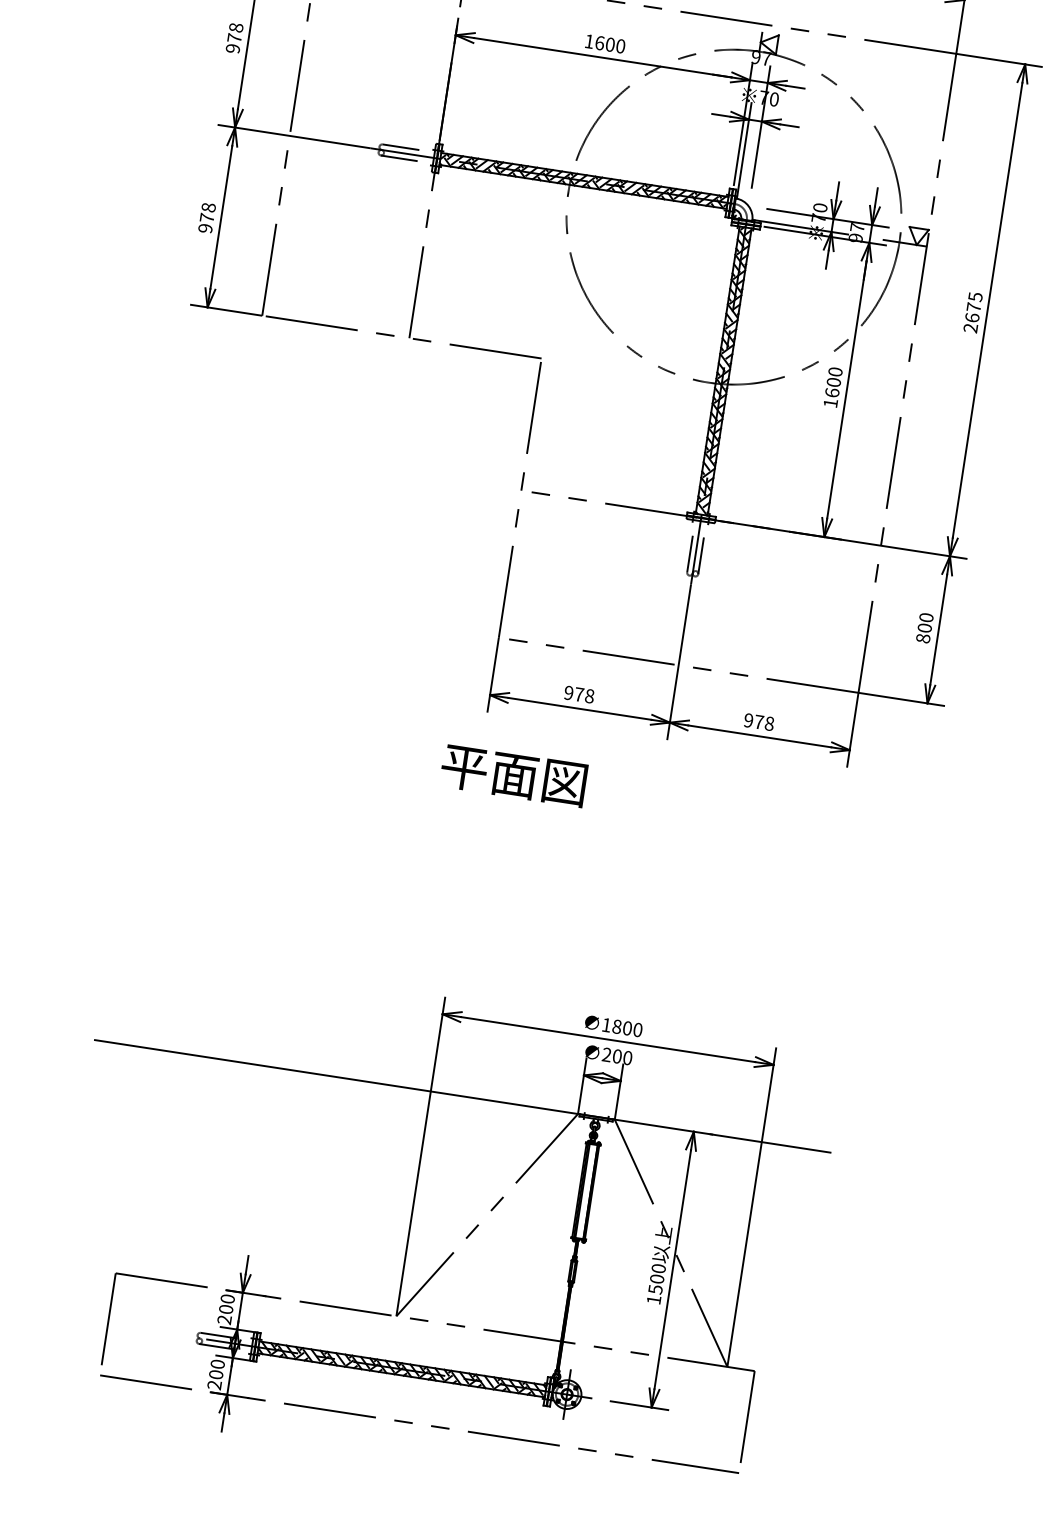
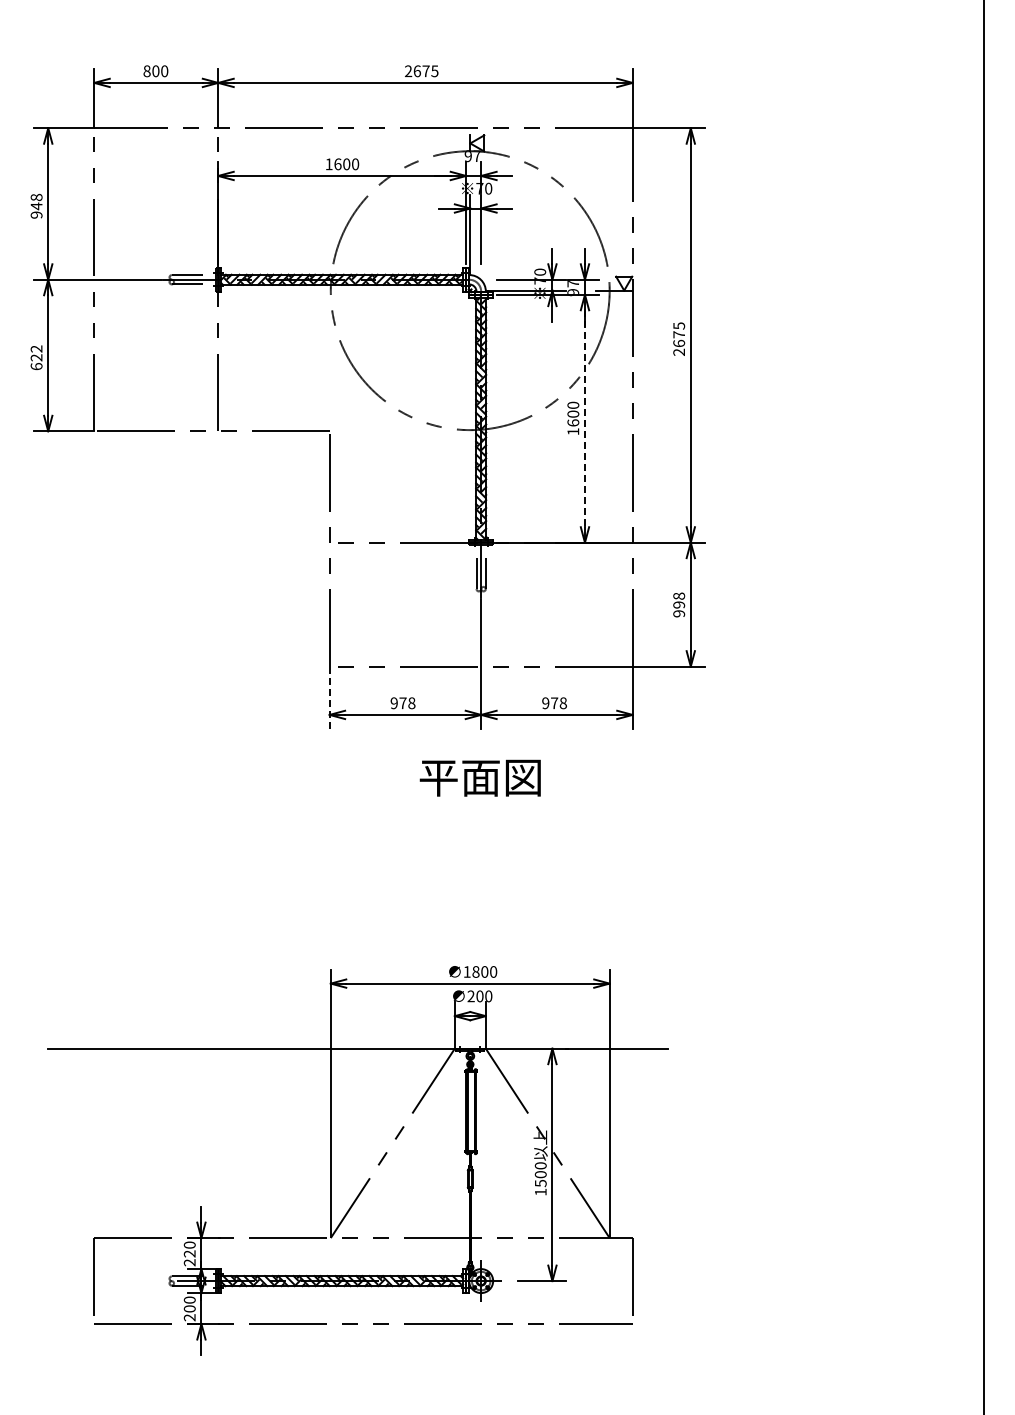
text: (234, 38) -> (36, 206), 978 -> 948
text: (207, 217) -> (36, 357), 978 -> 622
line: (846, 390) -> (584, 419), solid -> dashed
text: (925, 627) -> (679, 604), 800 -> 998
line: (492, 675) -> (329, 698), solid -> dashed
text: (512, 774) -> (479, 777), moved
text: (225, 1308) -> (189, 1253), 200 -> 220

